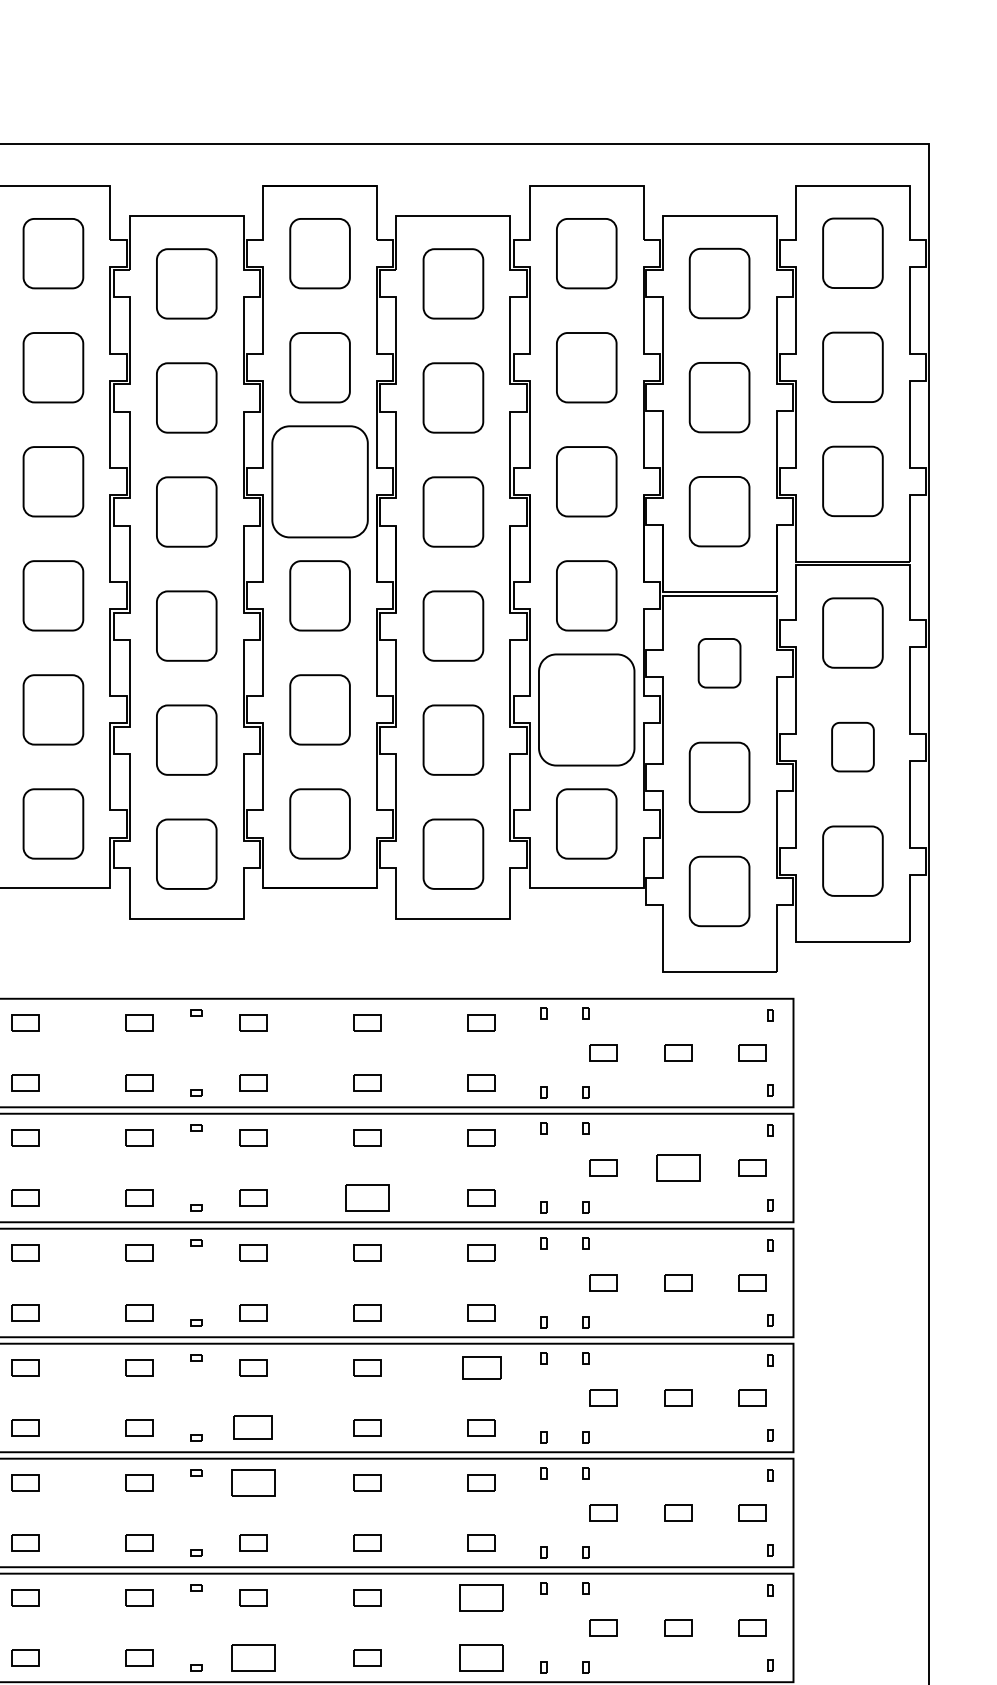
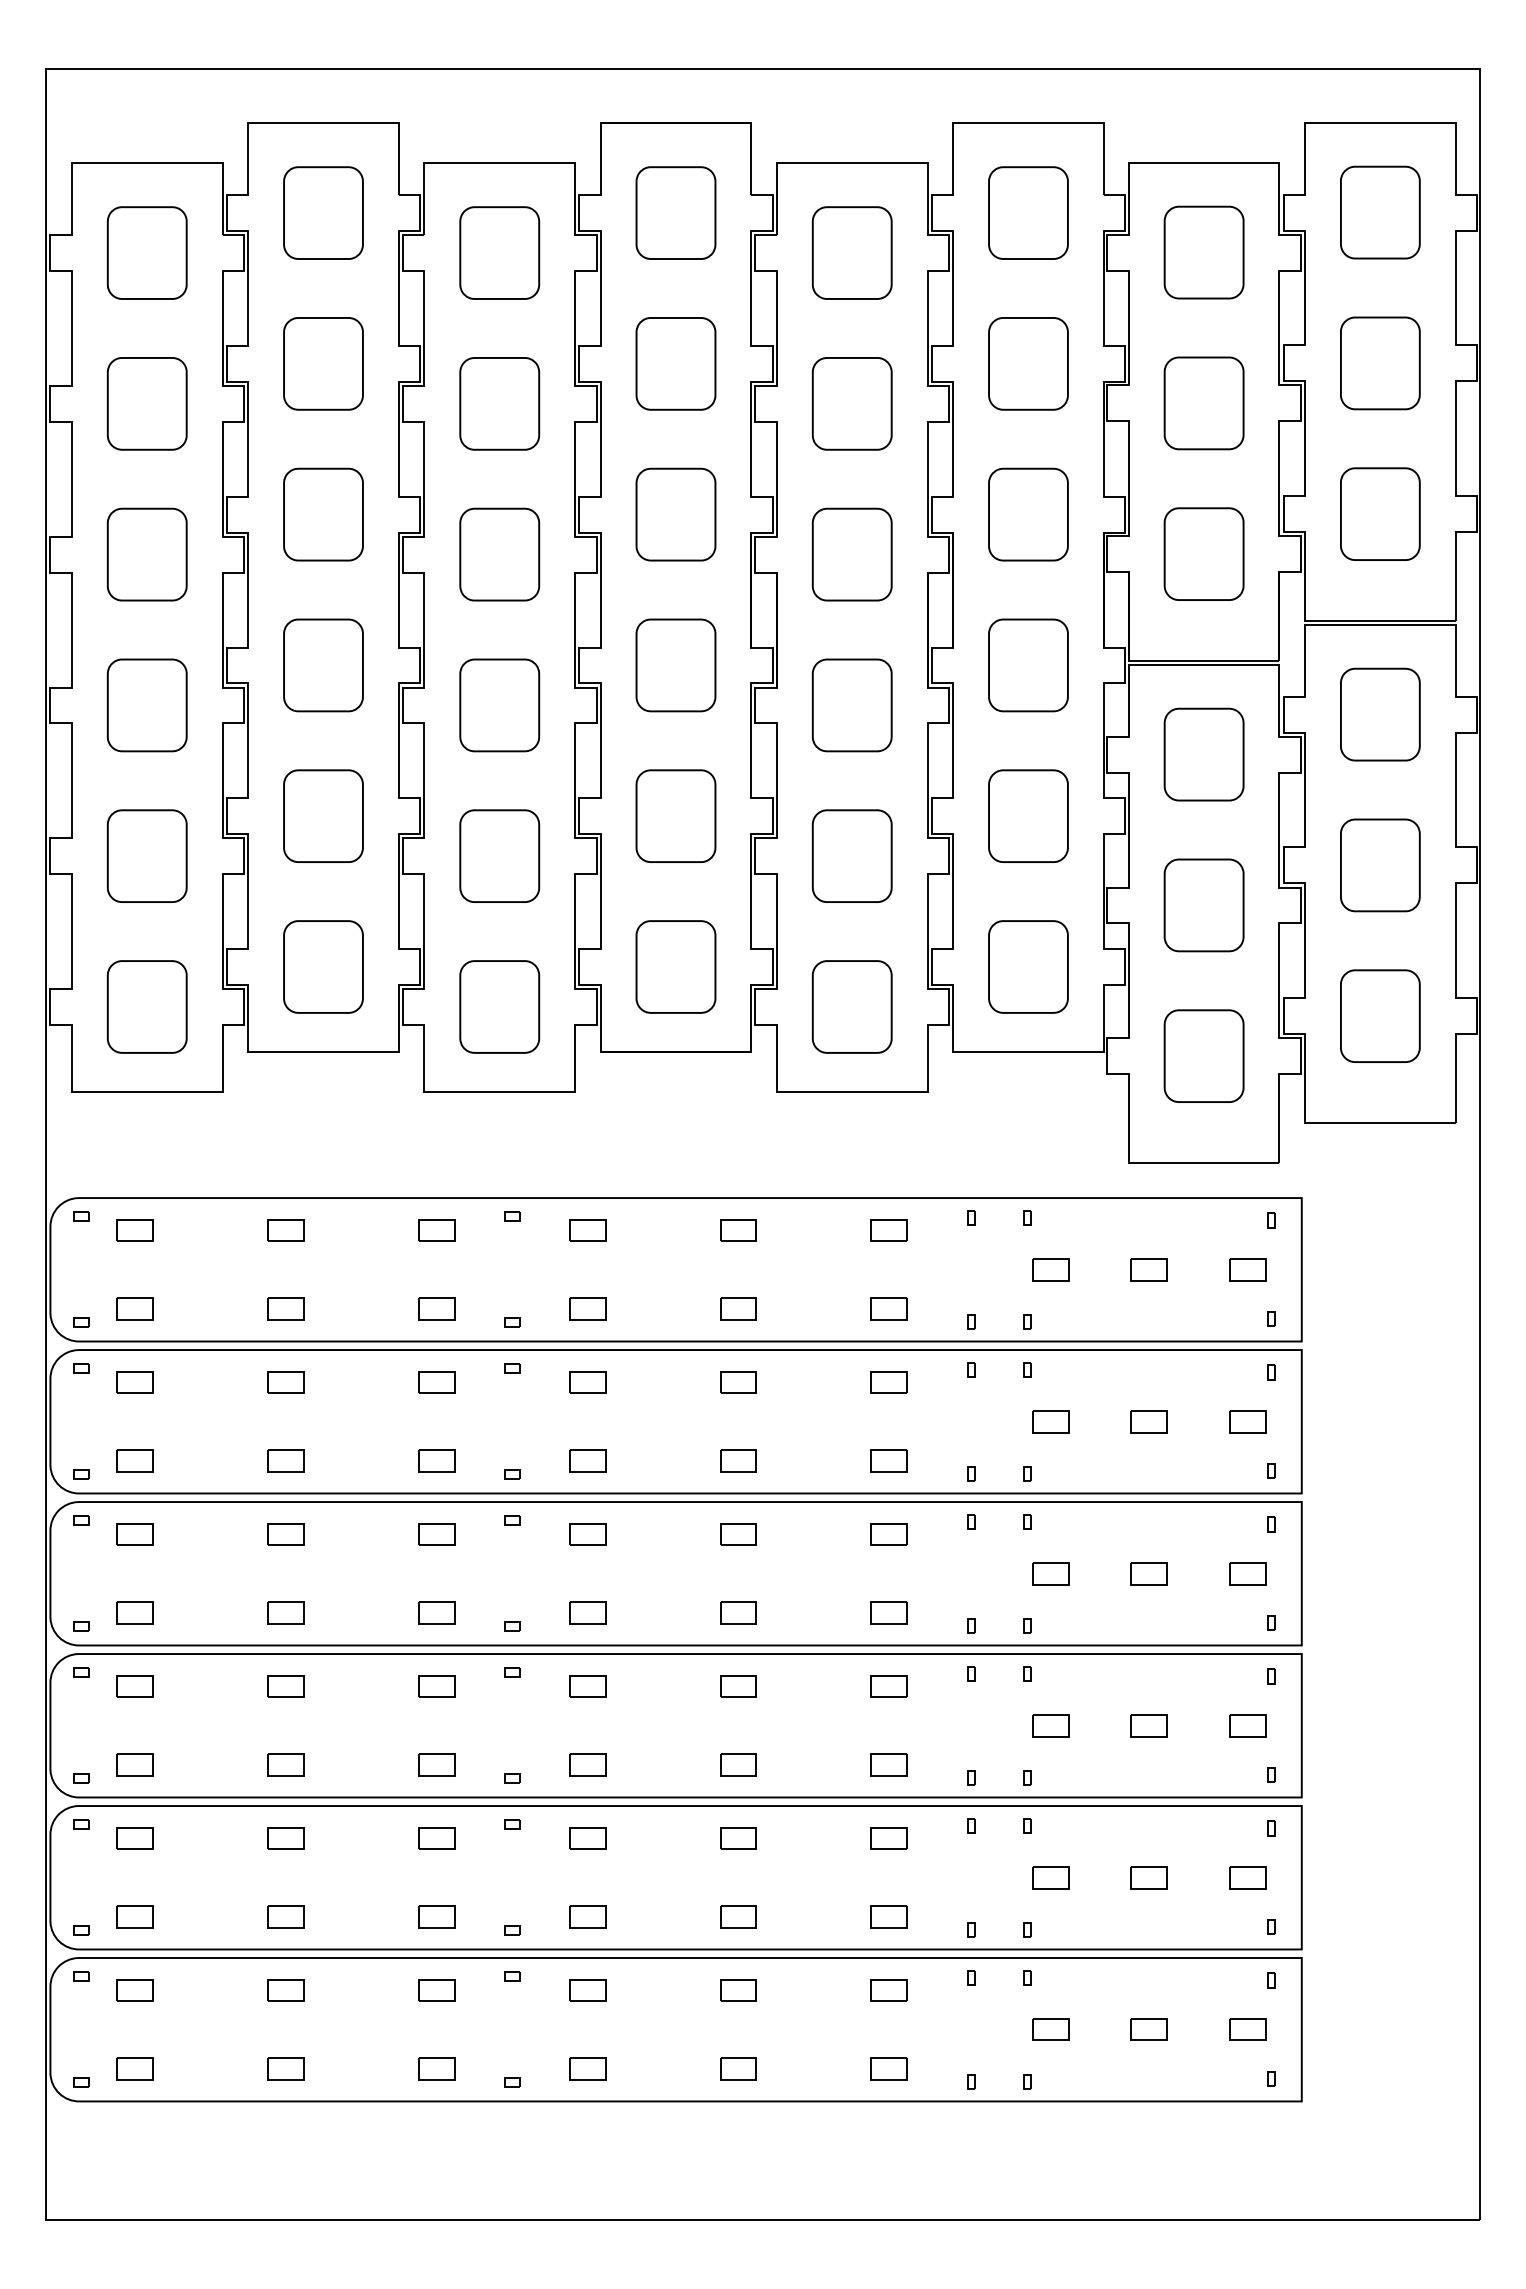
part: (319, 481) -> (675, 514), size x0.62
part: (719, 663) -> (1203, 754), size x1.43
part: (586, 709) -> (1028, 815), size x0.62
part: (853, 747) -> (1380, 865), size x1.43
part: (677, 1167) -> (1148, 1421), size x0.62
part: (367, 1197) -> (738, 1460), size x0.62
part: (480, 1368) -> (888, 1686), size x0.71
part: (253, 1427) -> (587, 1764), size x0.71
part: (253, 1483) -> (587, 1838), size x0.62
part: (480, 1598) -> (888, 1990), size x0.62
part: (253, 1657) -> (587, 2068), size x0.62
part: (480, 1657) -> (888, 2068), size x0.62

